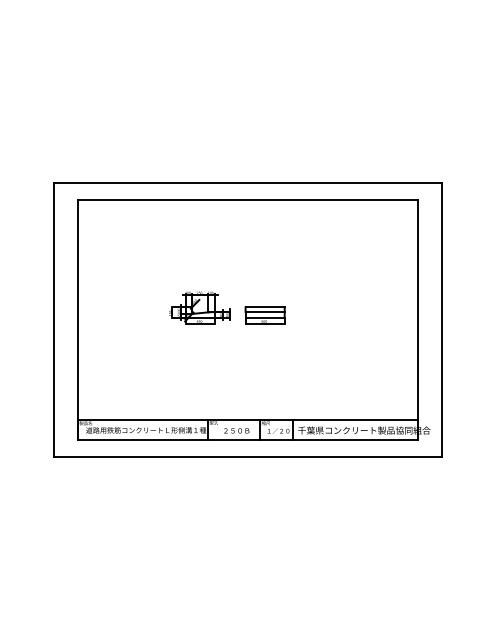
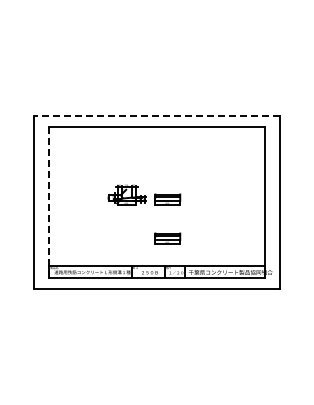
line: (248, 182) -> (157, 115), solid -> dashed
line: (78, 320) -> (49, 202), solid -> dashed
part: (264, 376) -> (167, 238), added

